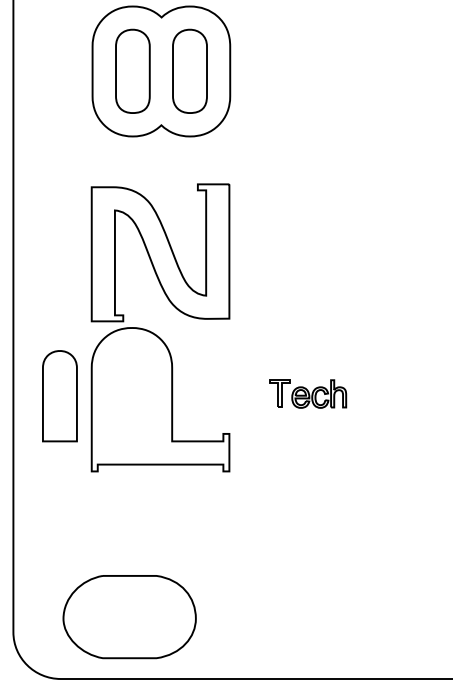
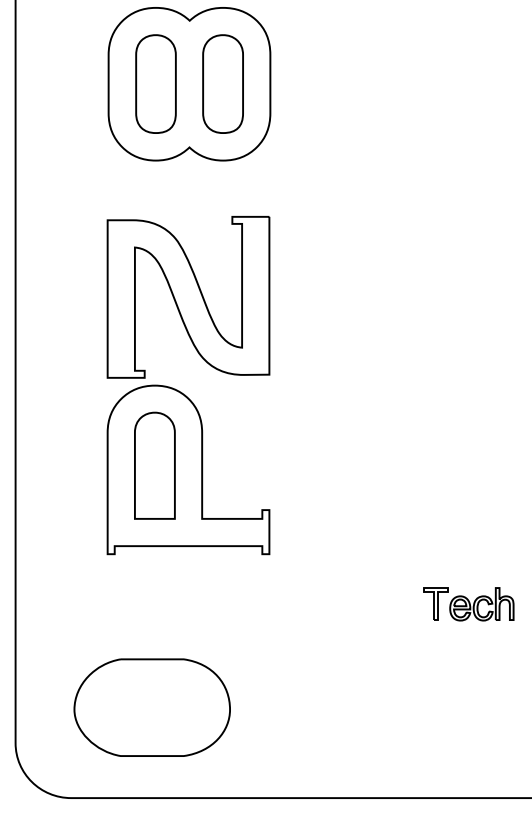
part: (308, 393) -> (469, 603), moved
part: (59, 396) -> (154, 466), moved
part: (129, 617) -> (152, 708), moved

